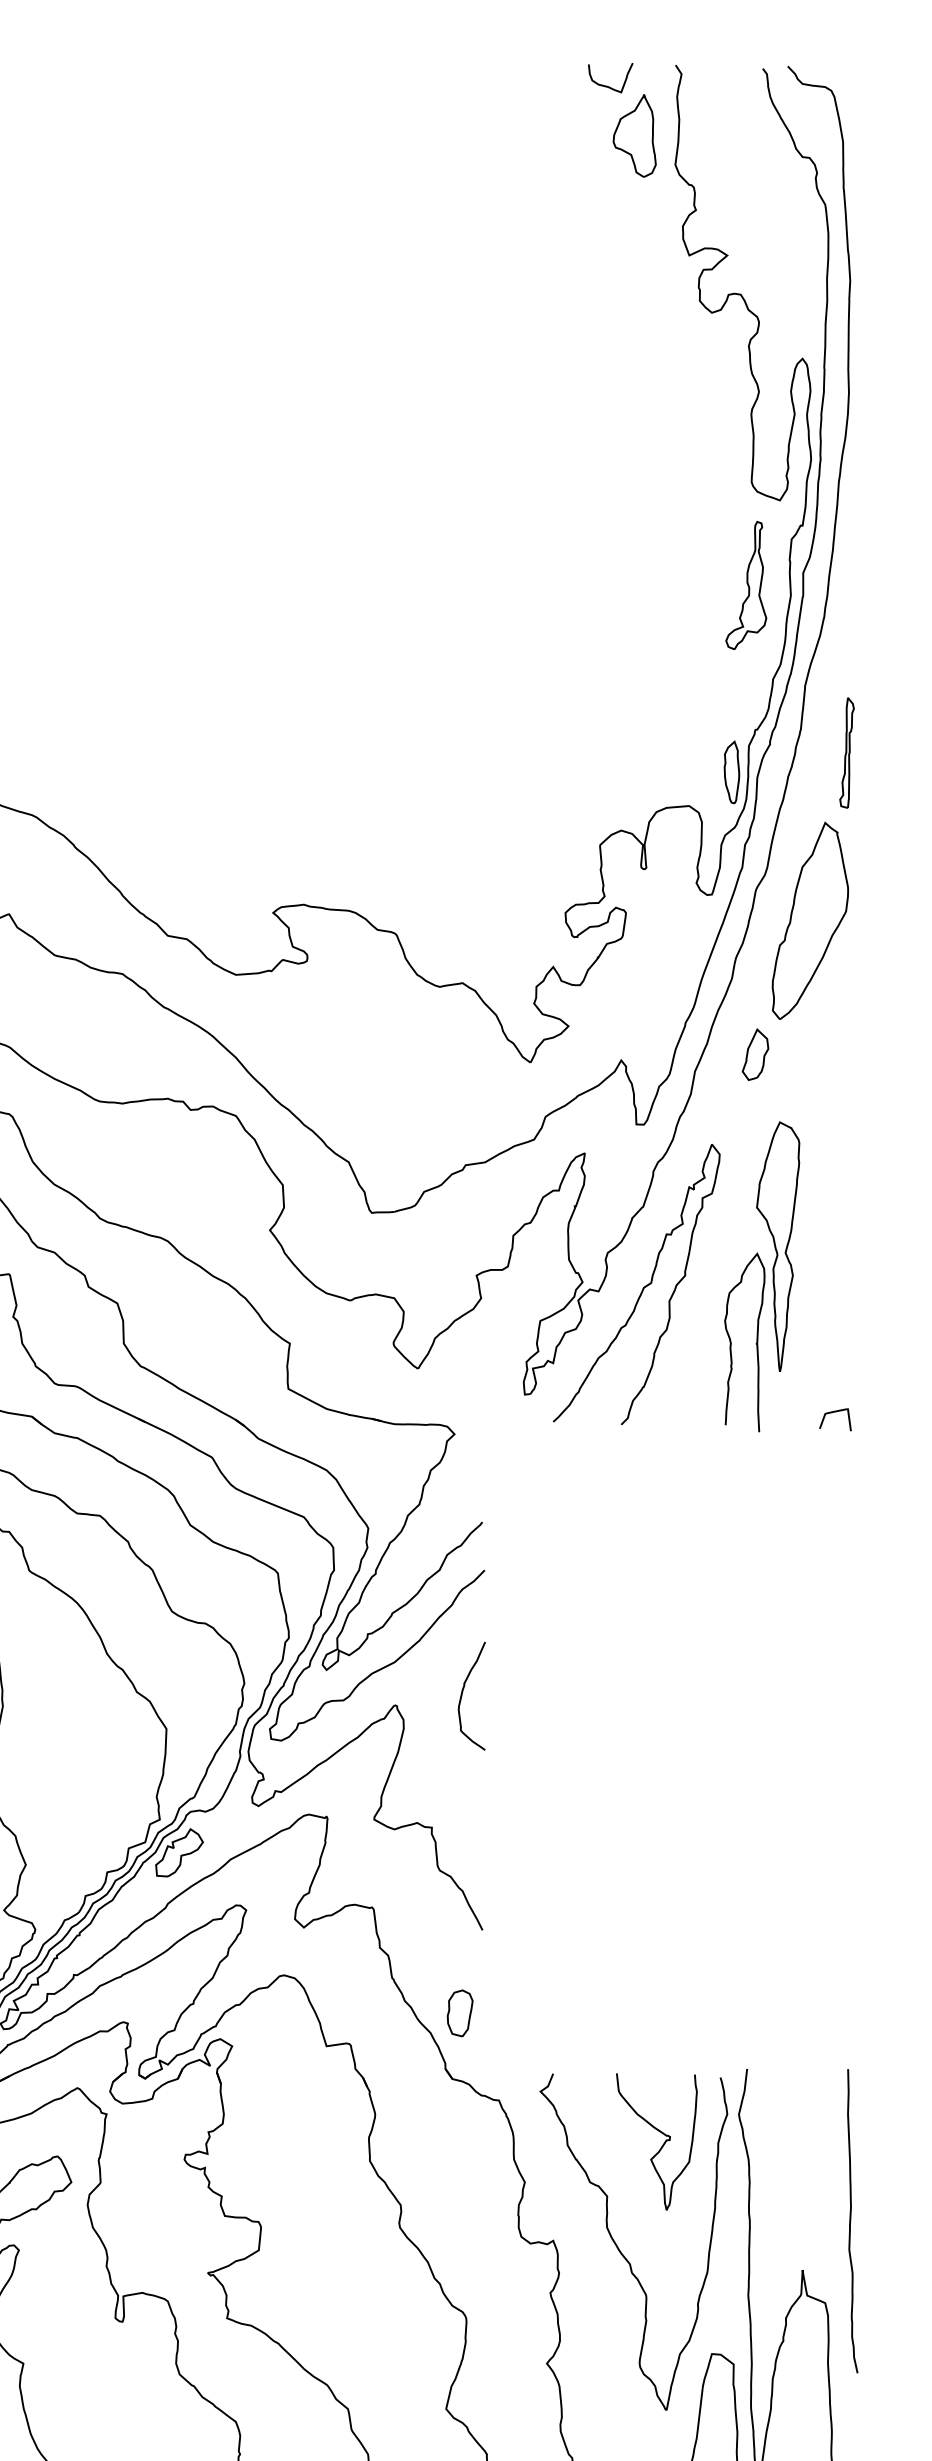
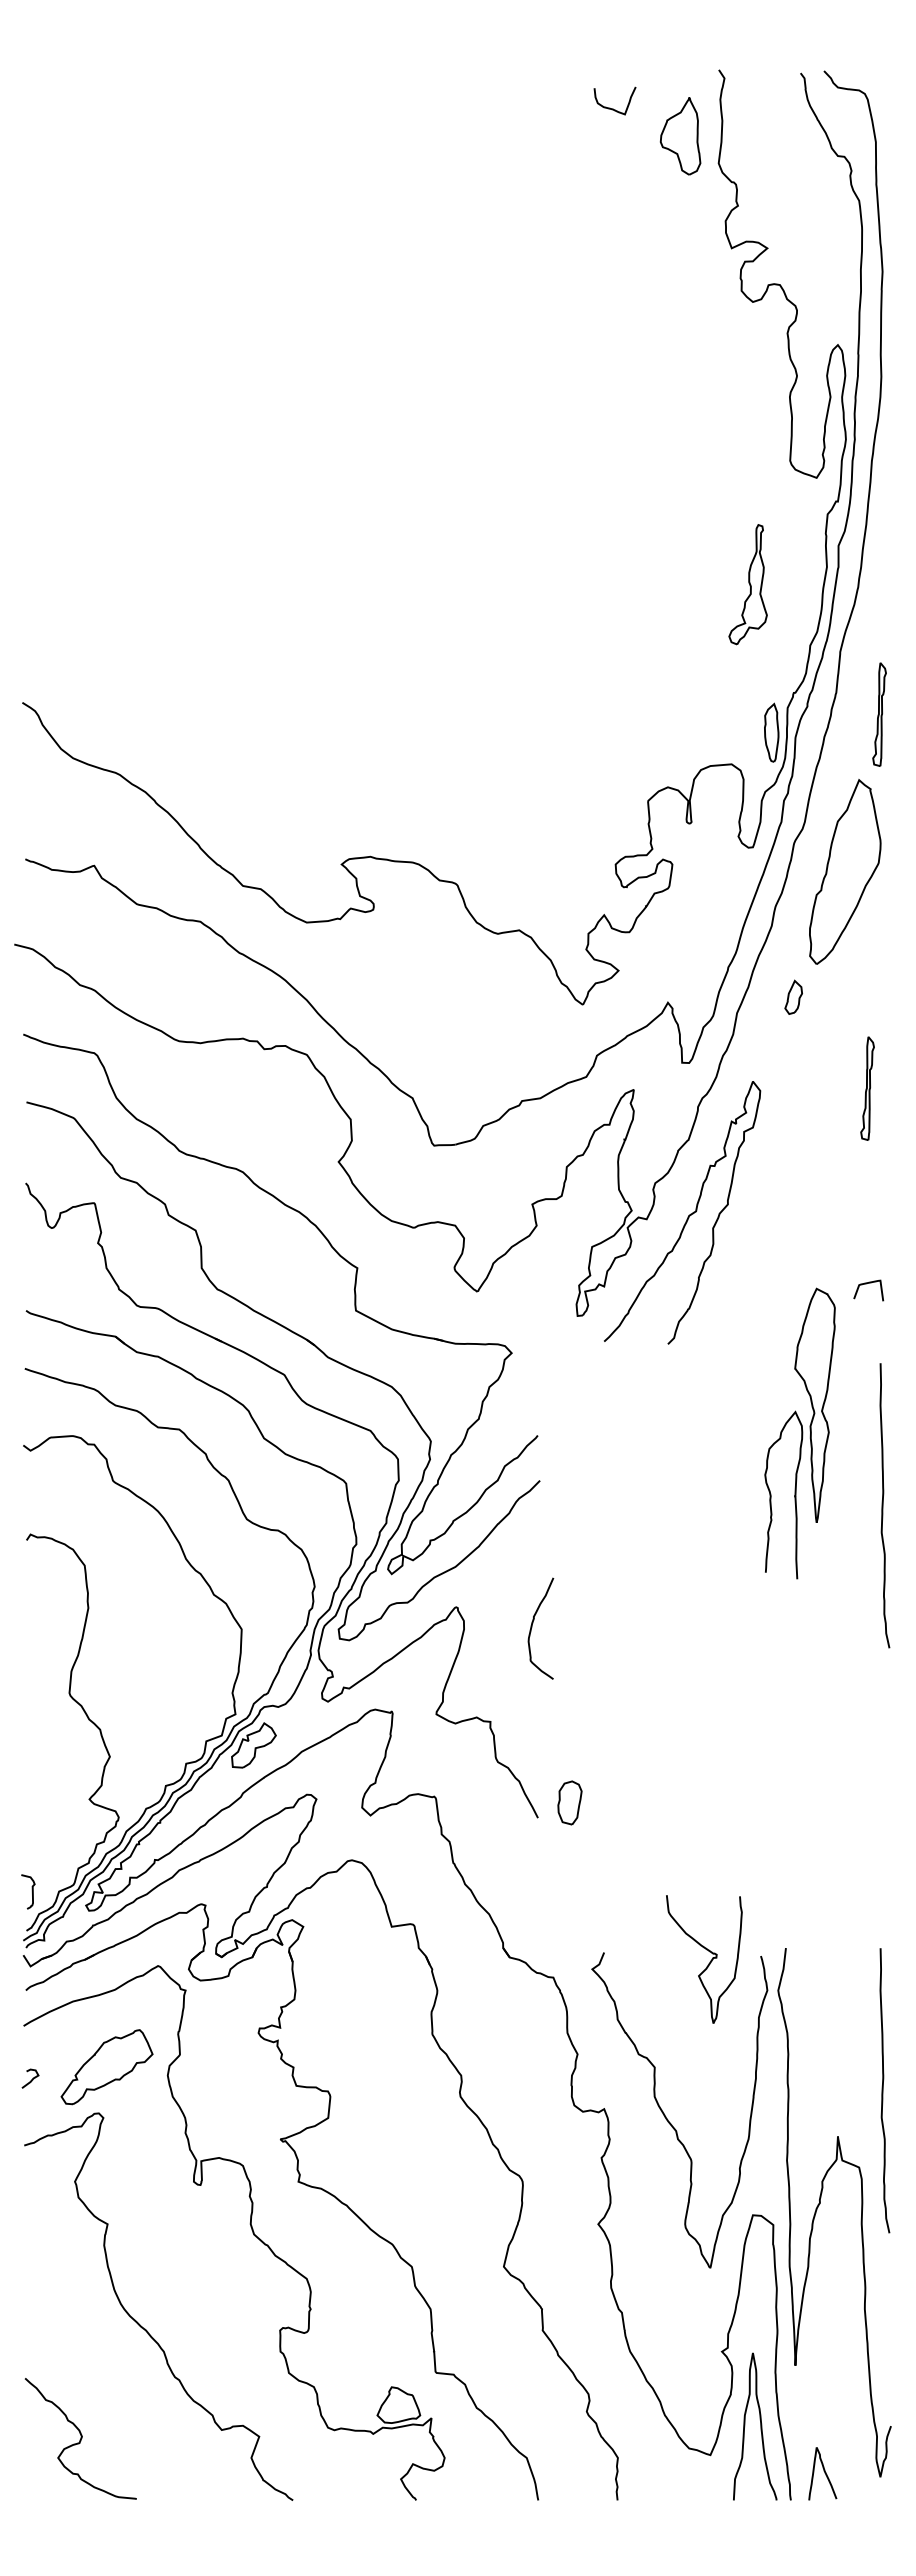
curve: (605, 85) -> (610, 107), moved
part: (745, 585) -> (747, 584), moved
part: (755, 1054) -> (793, 997), size x0.7
part: (834, 1151) -> (867, 1088), added
part: (761, 1276) -> (799, 1433), moved
curve: (833, 1413) -> (866, 1284), moved
curve: (851, 1596) -> (883, 1505), added
curve: (462, 1694) -> (532, 1627), moved
part: (459, 2012) -> (569, 1802), moved
curve: (661, 2146) -> (708, 1963), moved

